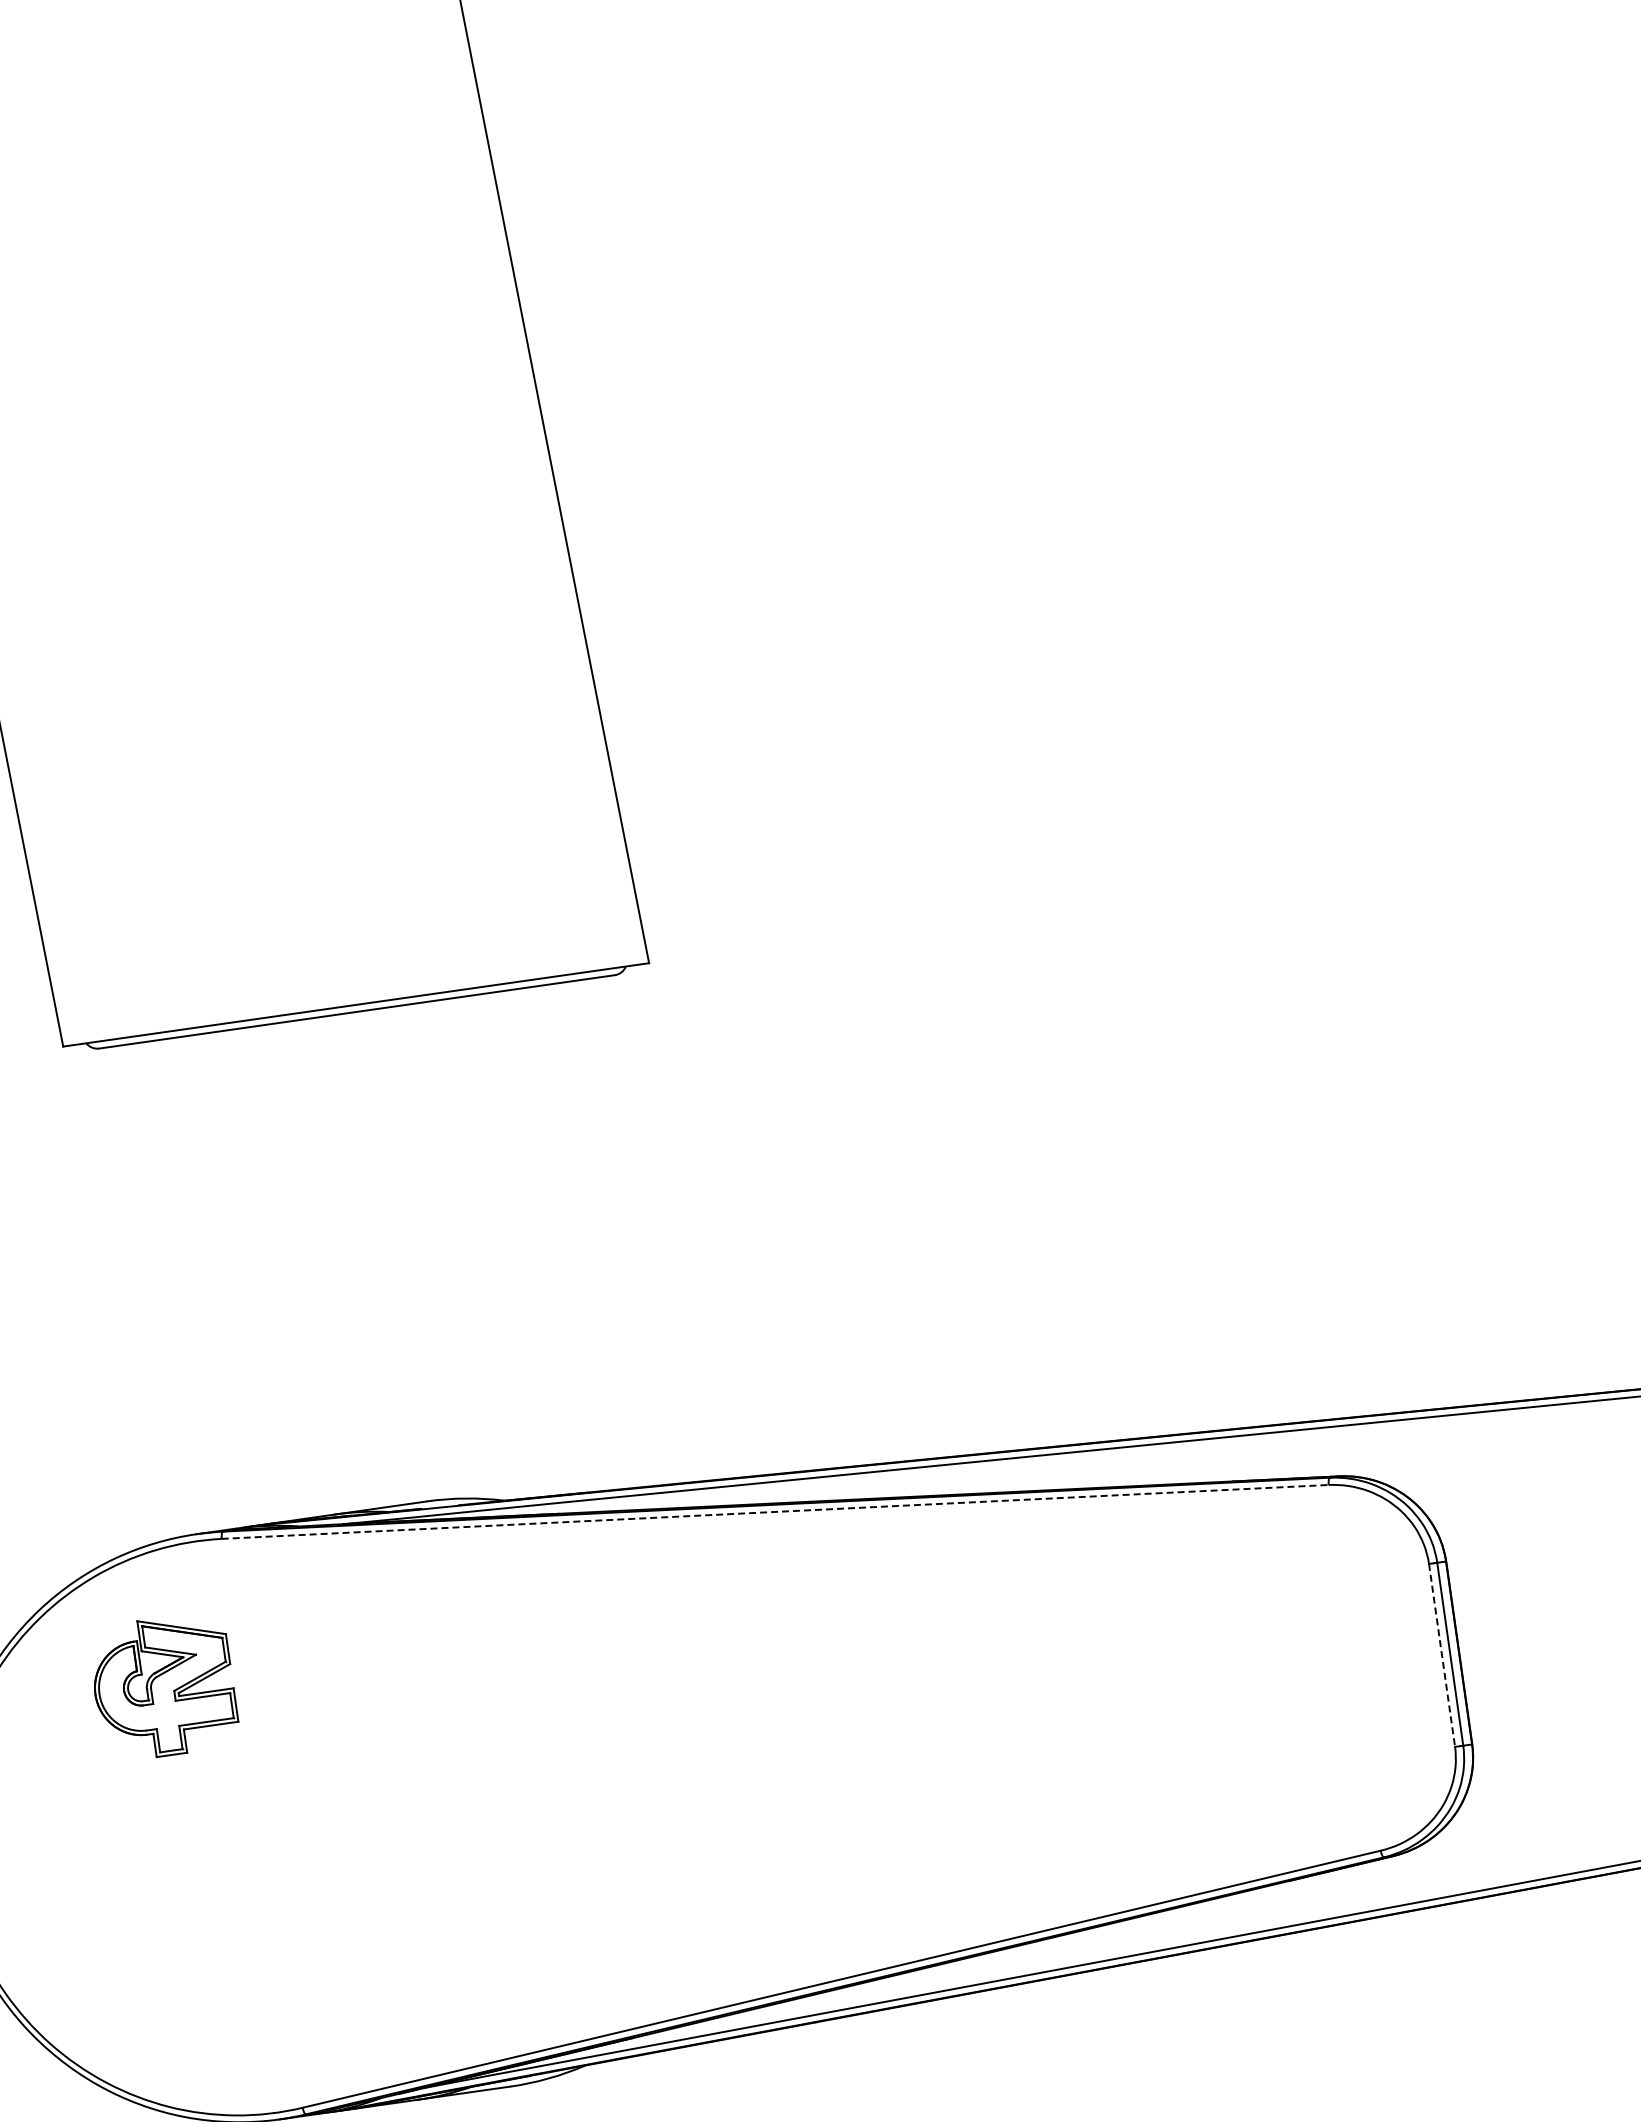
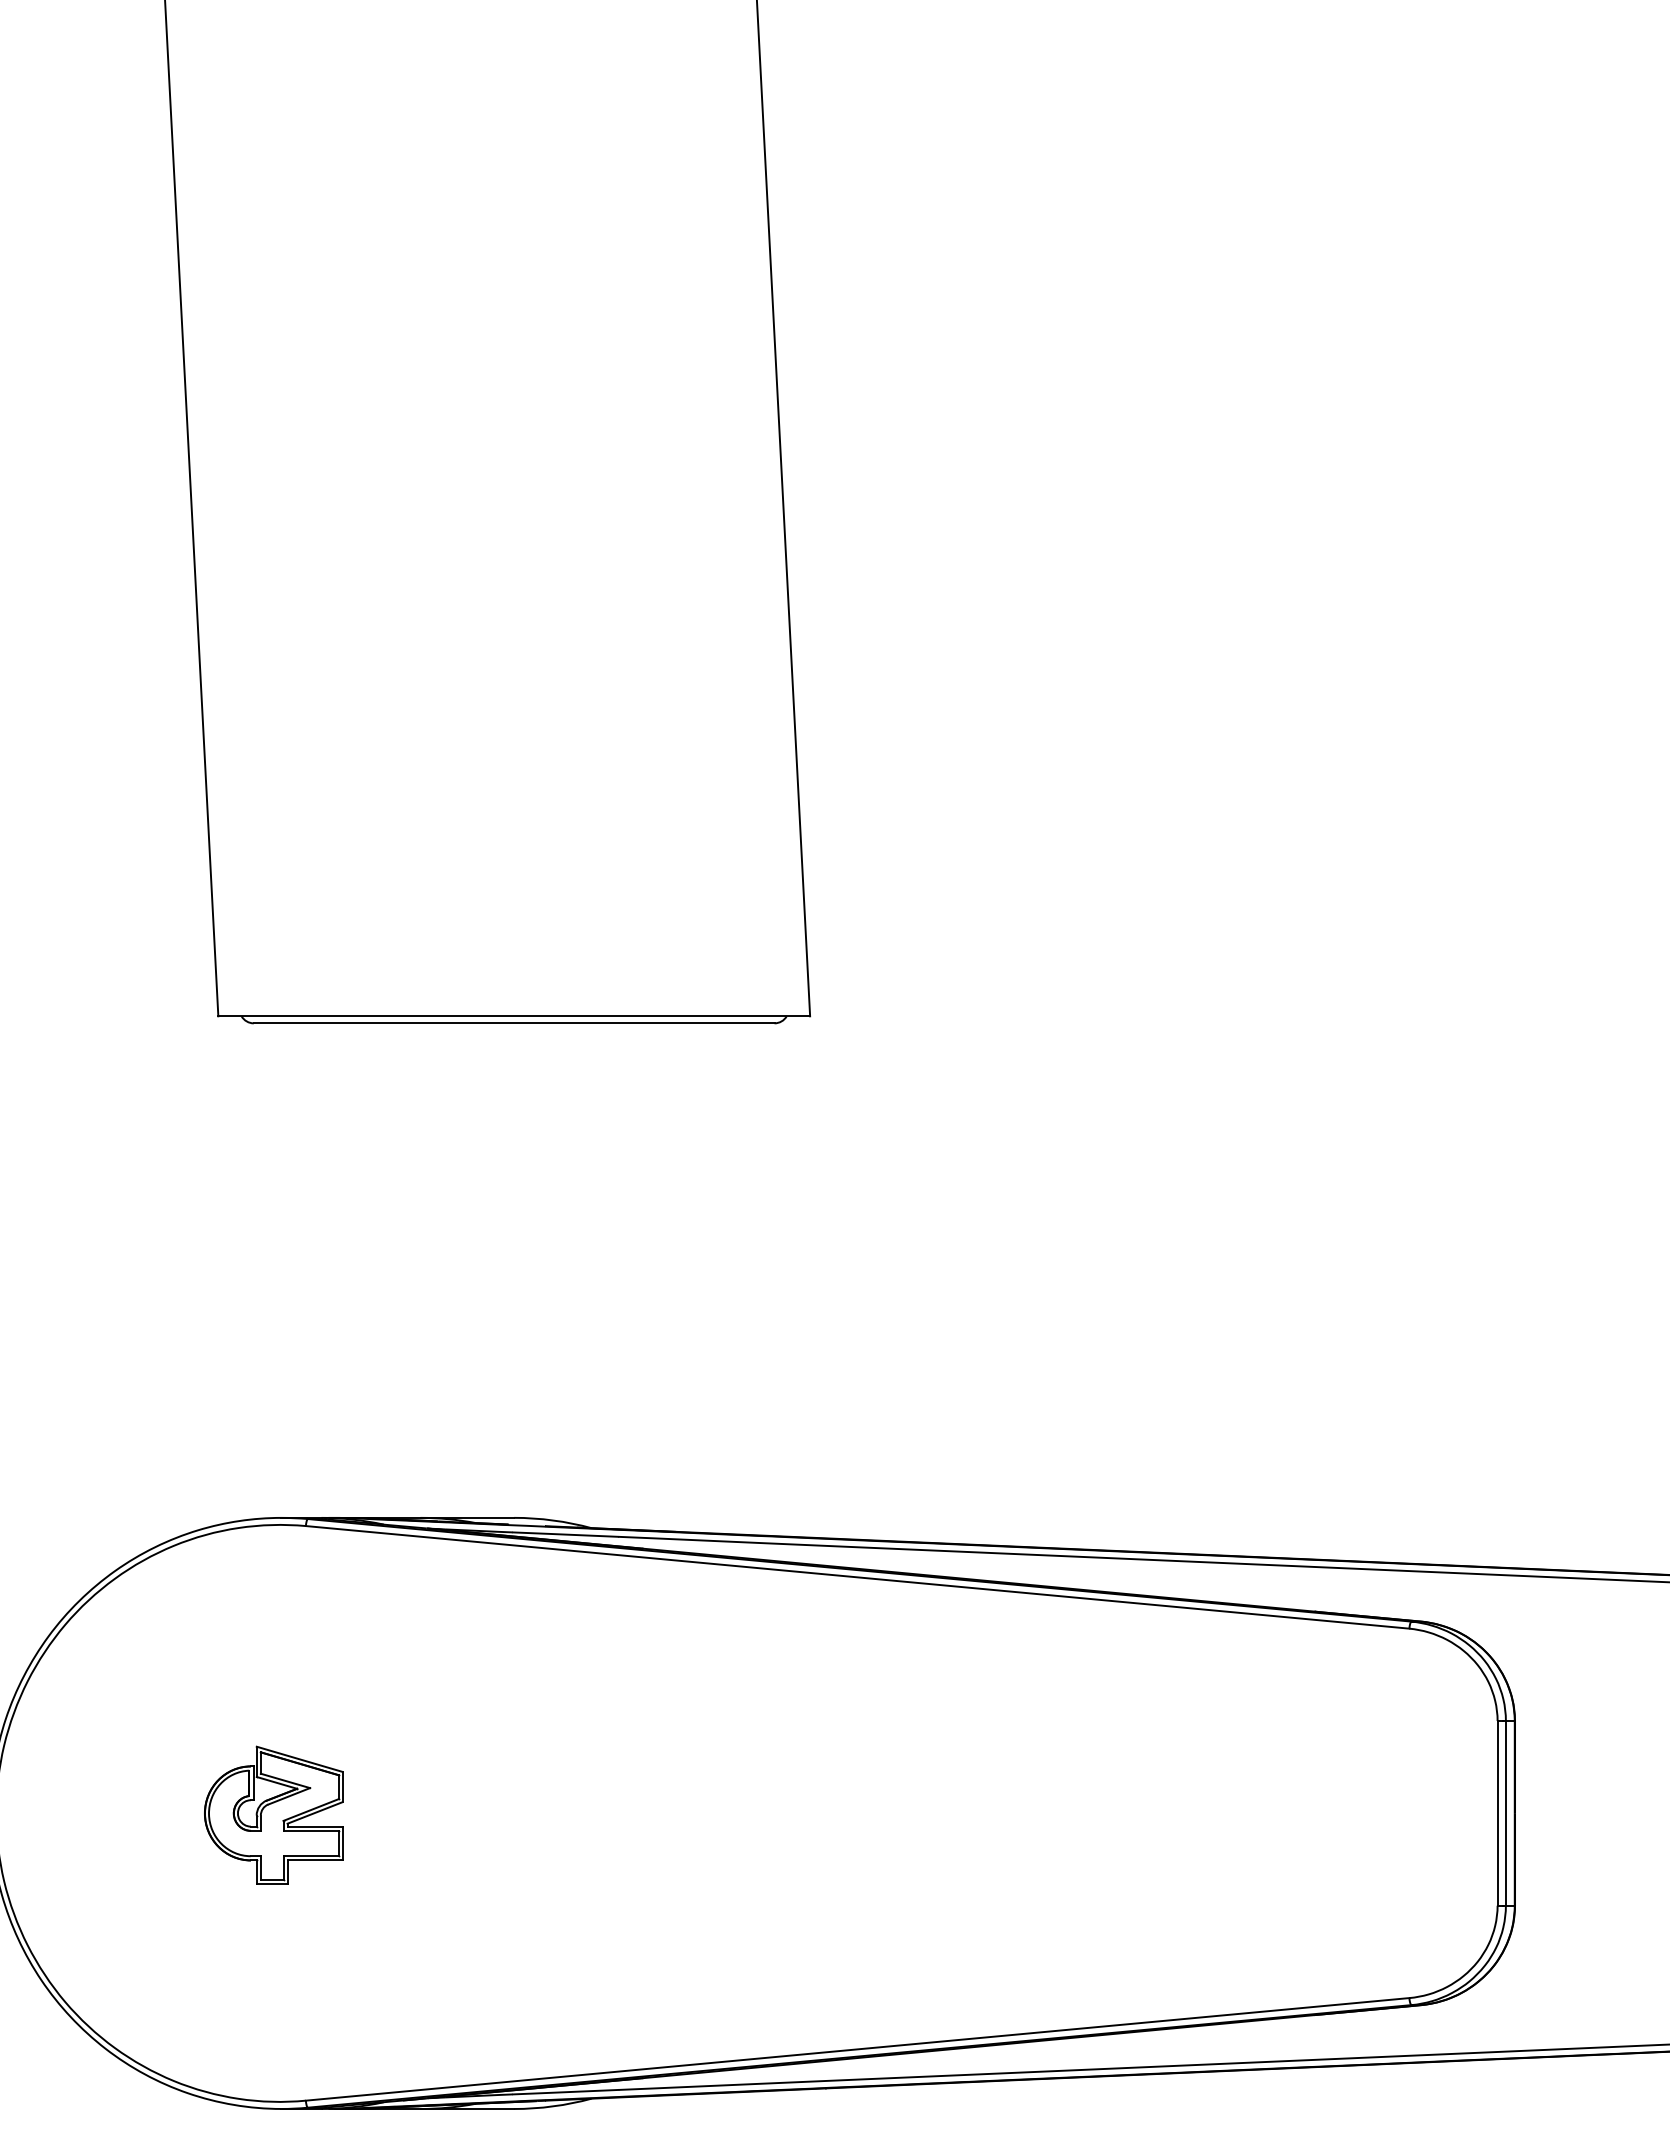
line: (776, 1511) -> (858, 1577), dashed -> solid
line: (1441, 1655) -> (1497, 1813), dashed -> solid
part: (163, 1686) -> (273, 1814), moved

